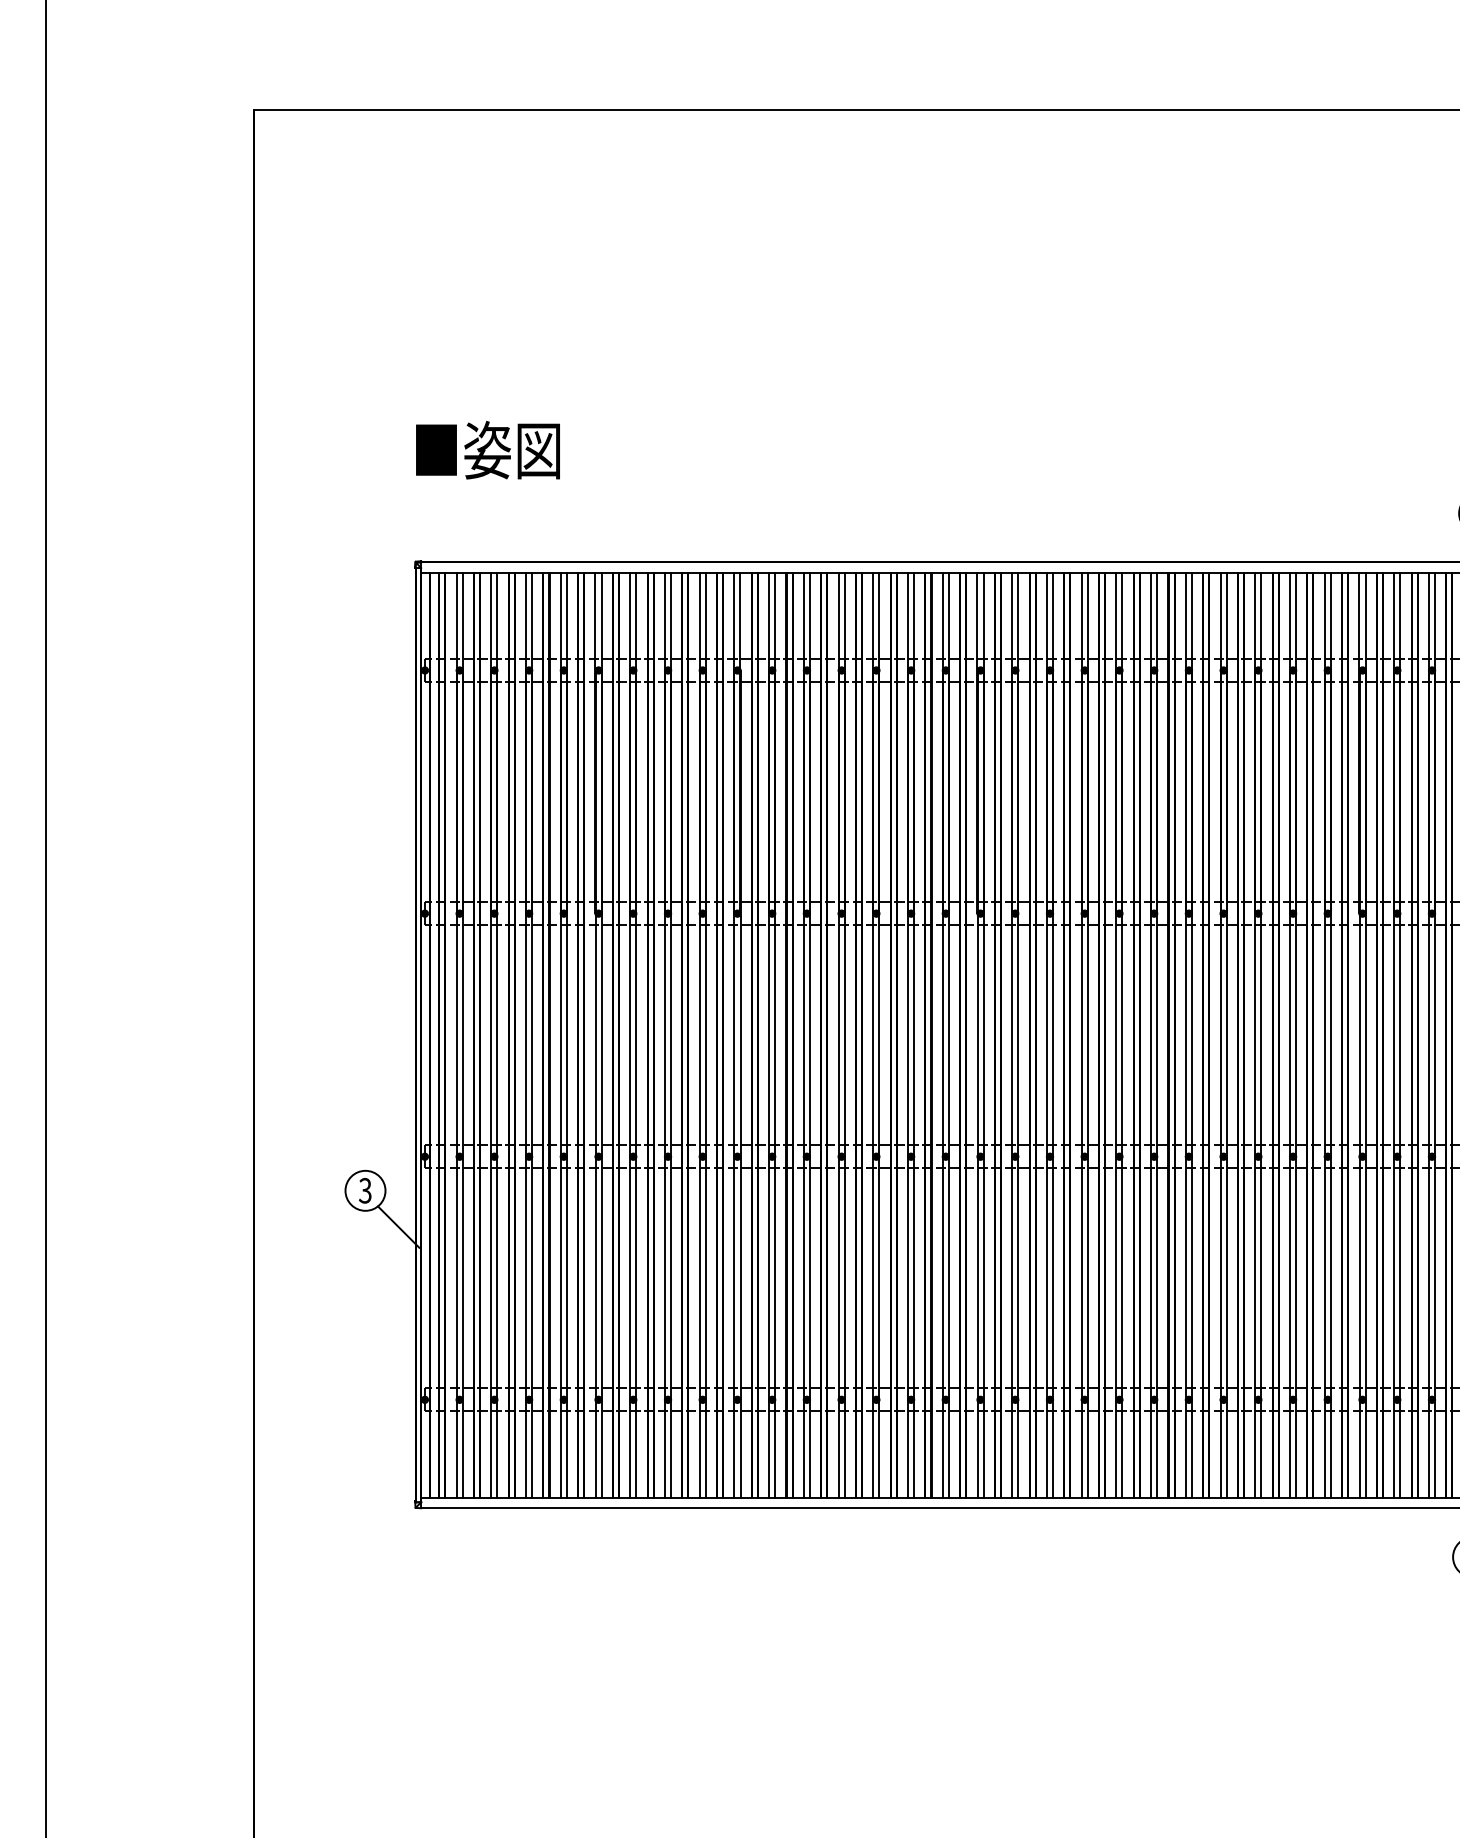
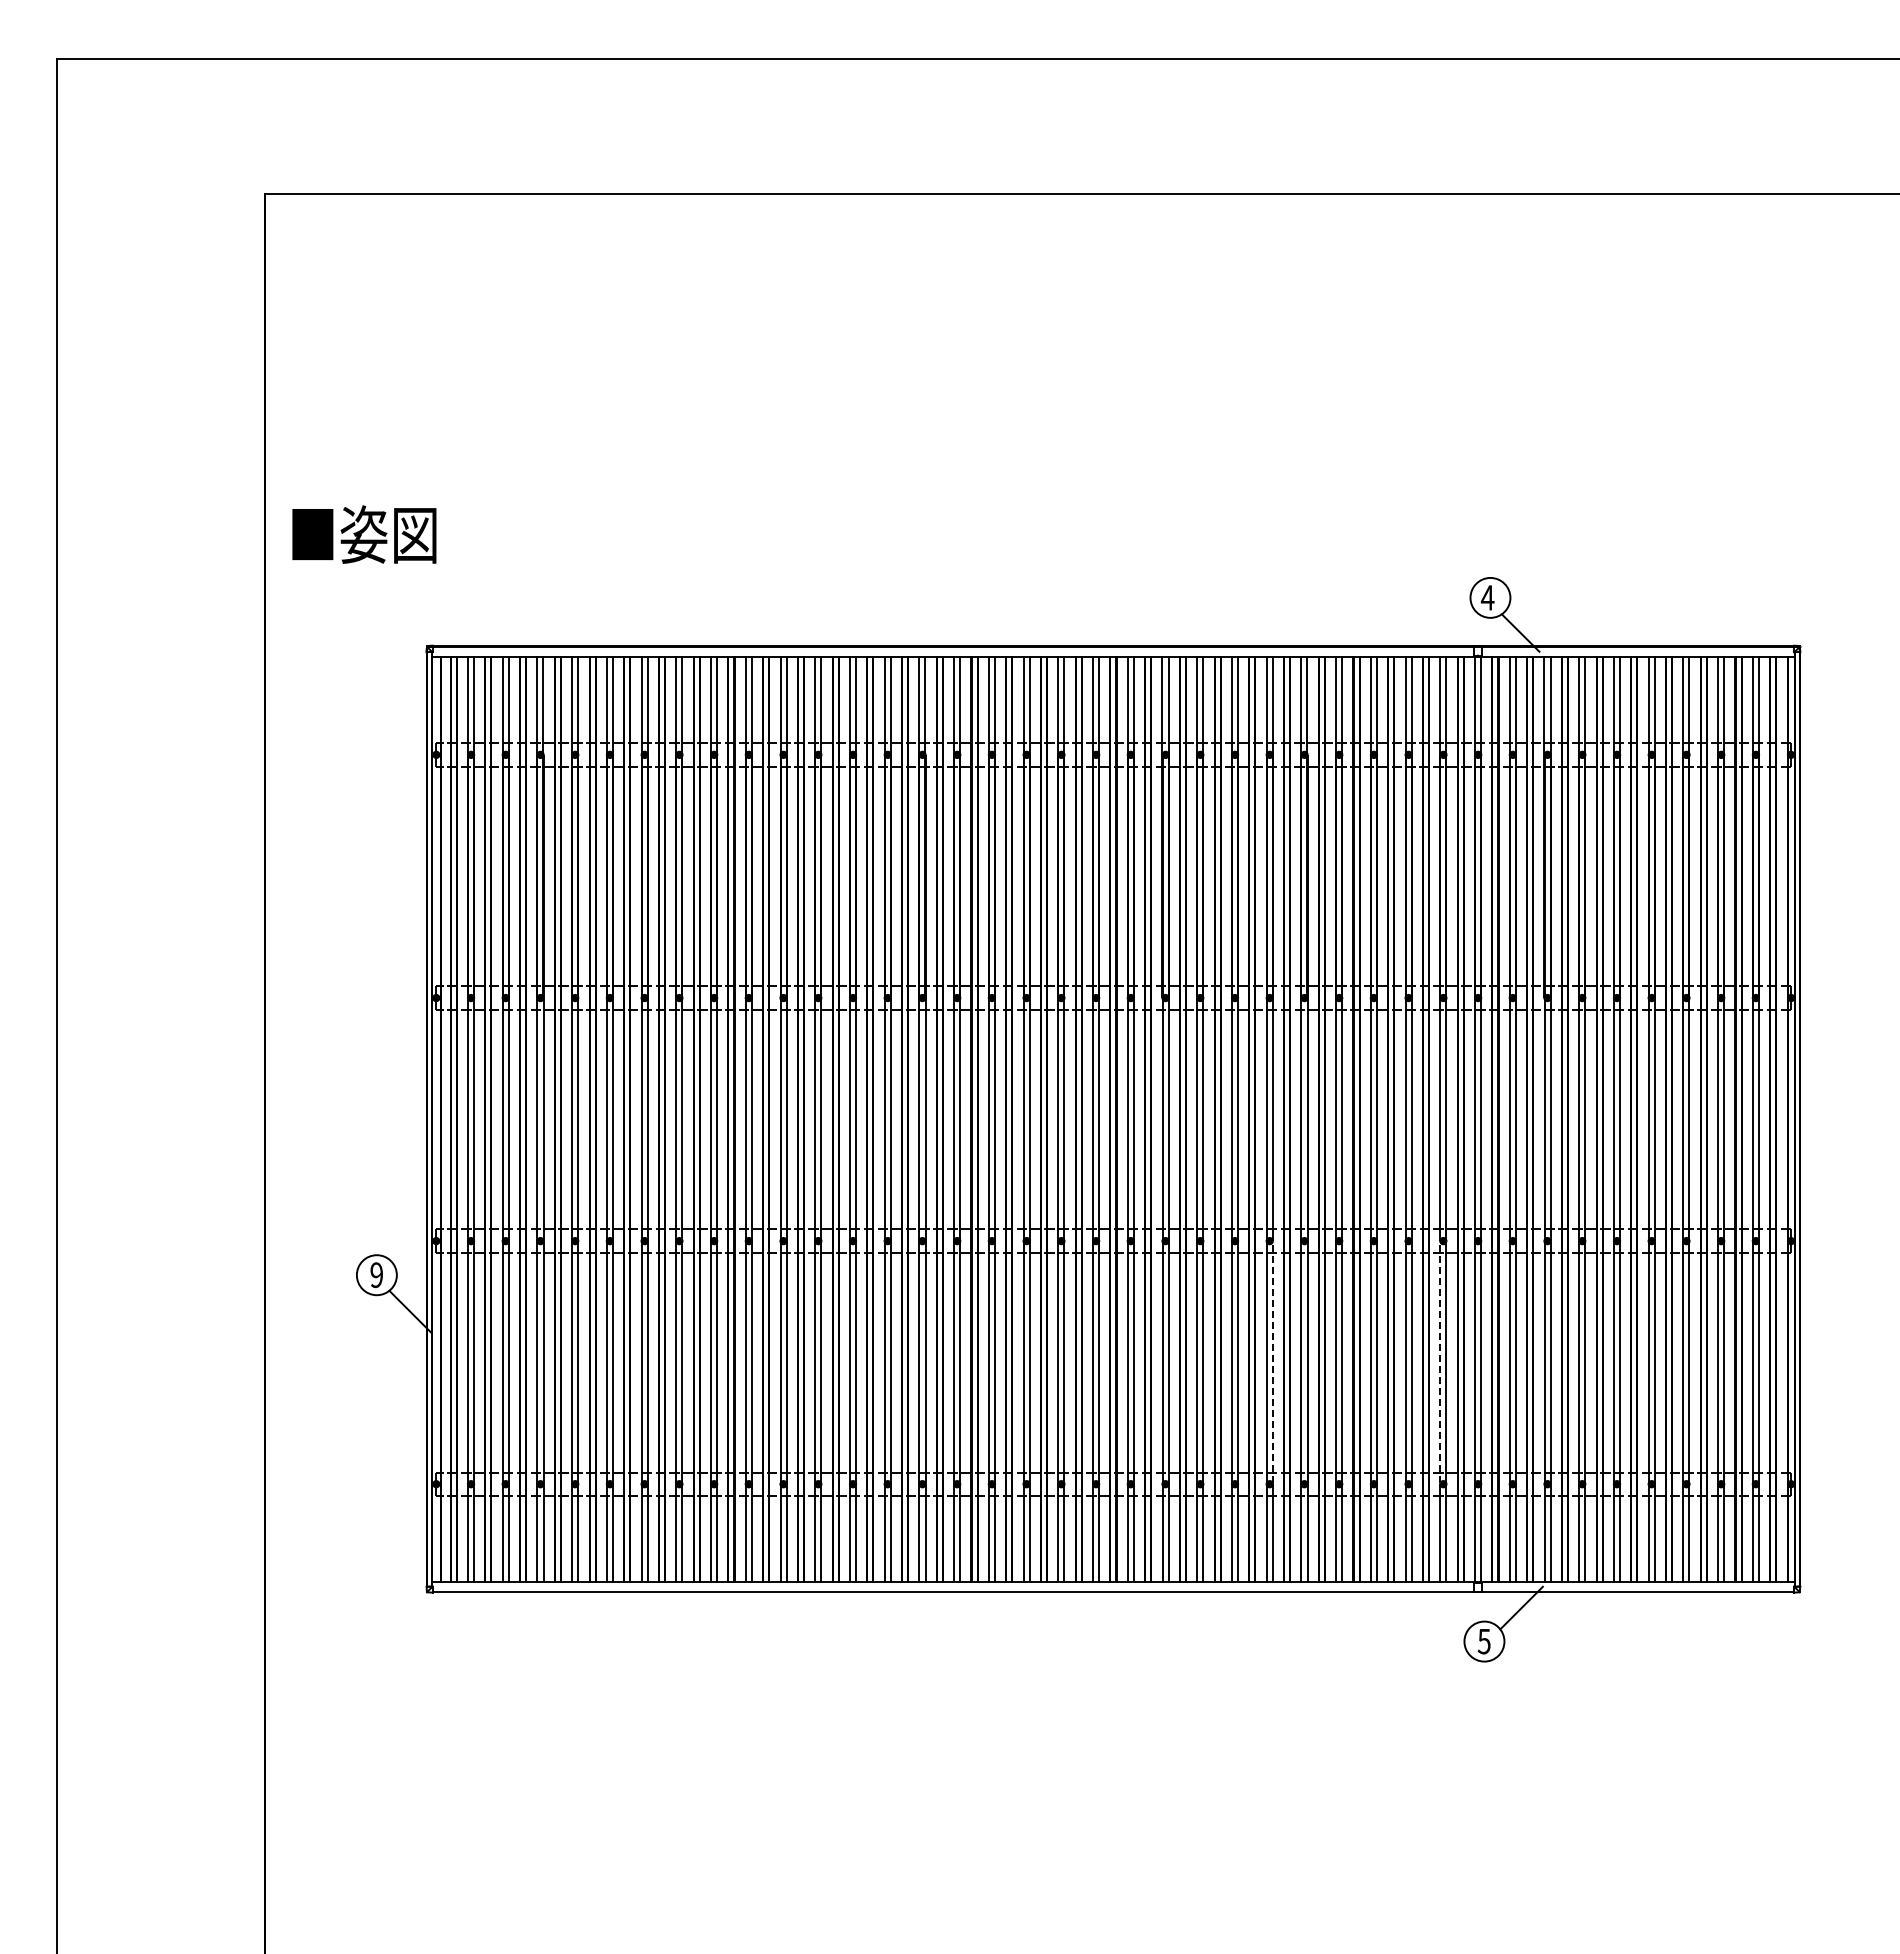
text: (488, 450) -> (364, 534), moved
text: (365, 1190) -> (376, 1274), 3 -> 9
line: (1261, 1278) -> (1272, 1362), solid -> dashed
line: (1429, 1278) -> (1440, 1362), solid -> dashed

